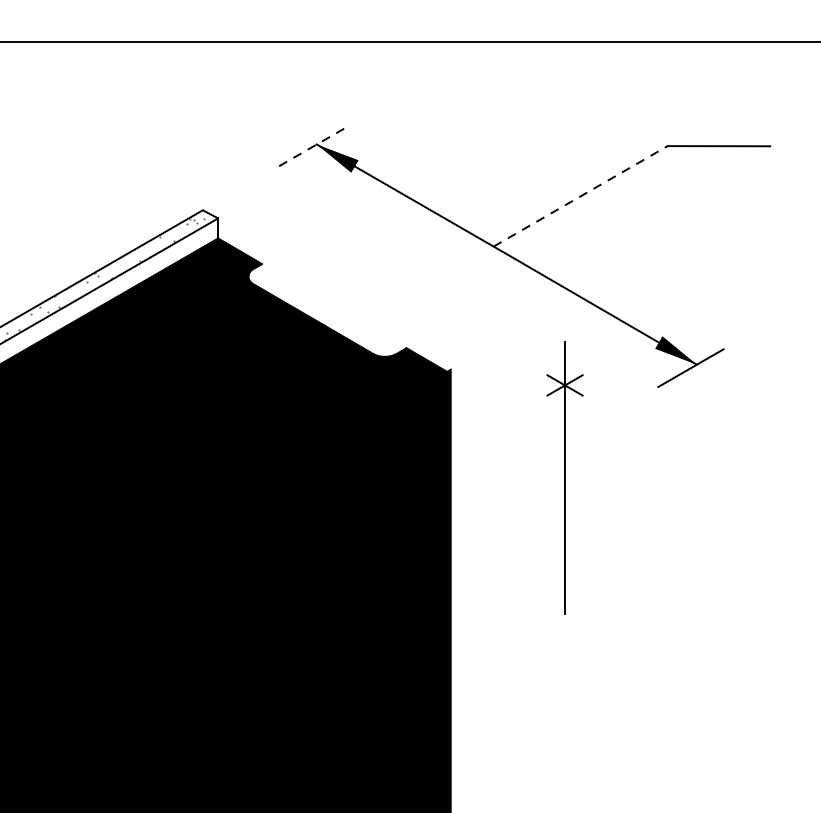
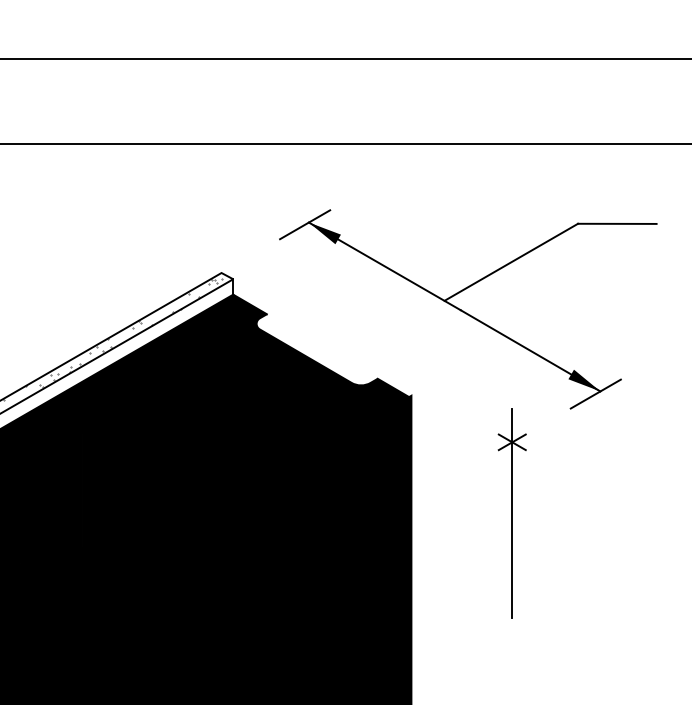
line: (312, 147) -> (305, 224), dashed -> solid
line: (580, 196) -> (511, 262), dashed -> solid
part: (564, 478) -> (511, 513), moved

